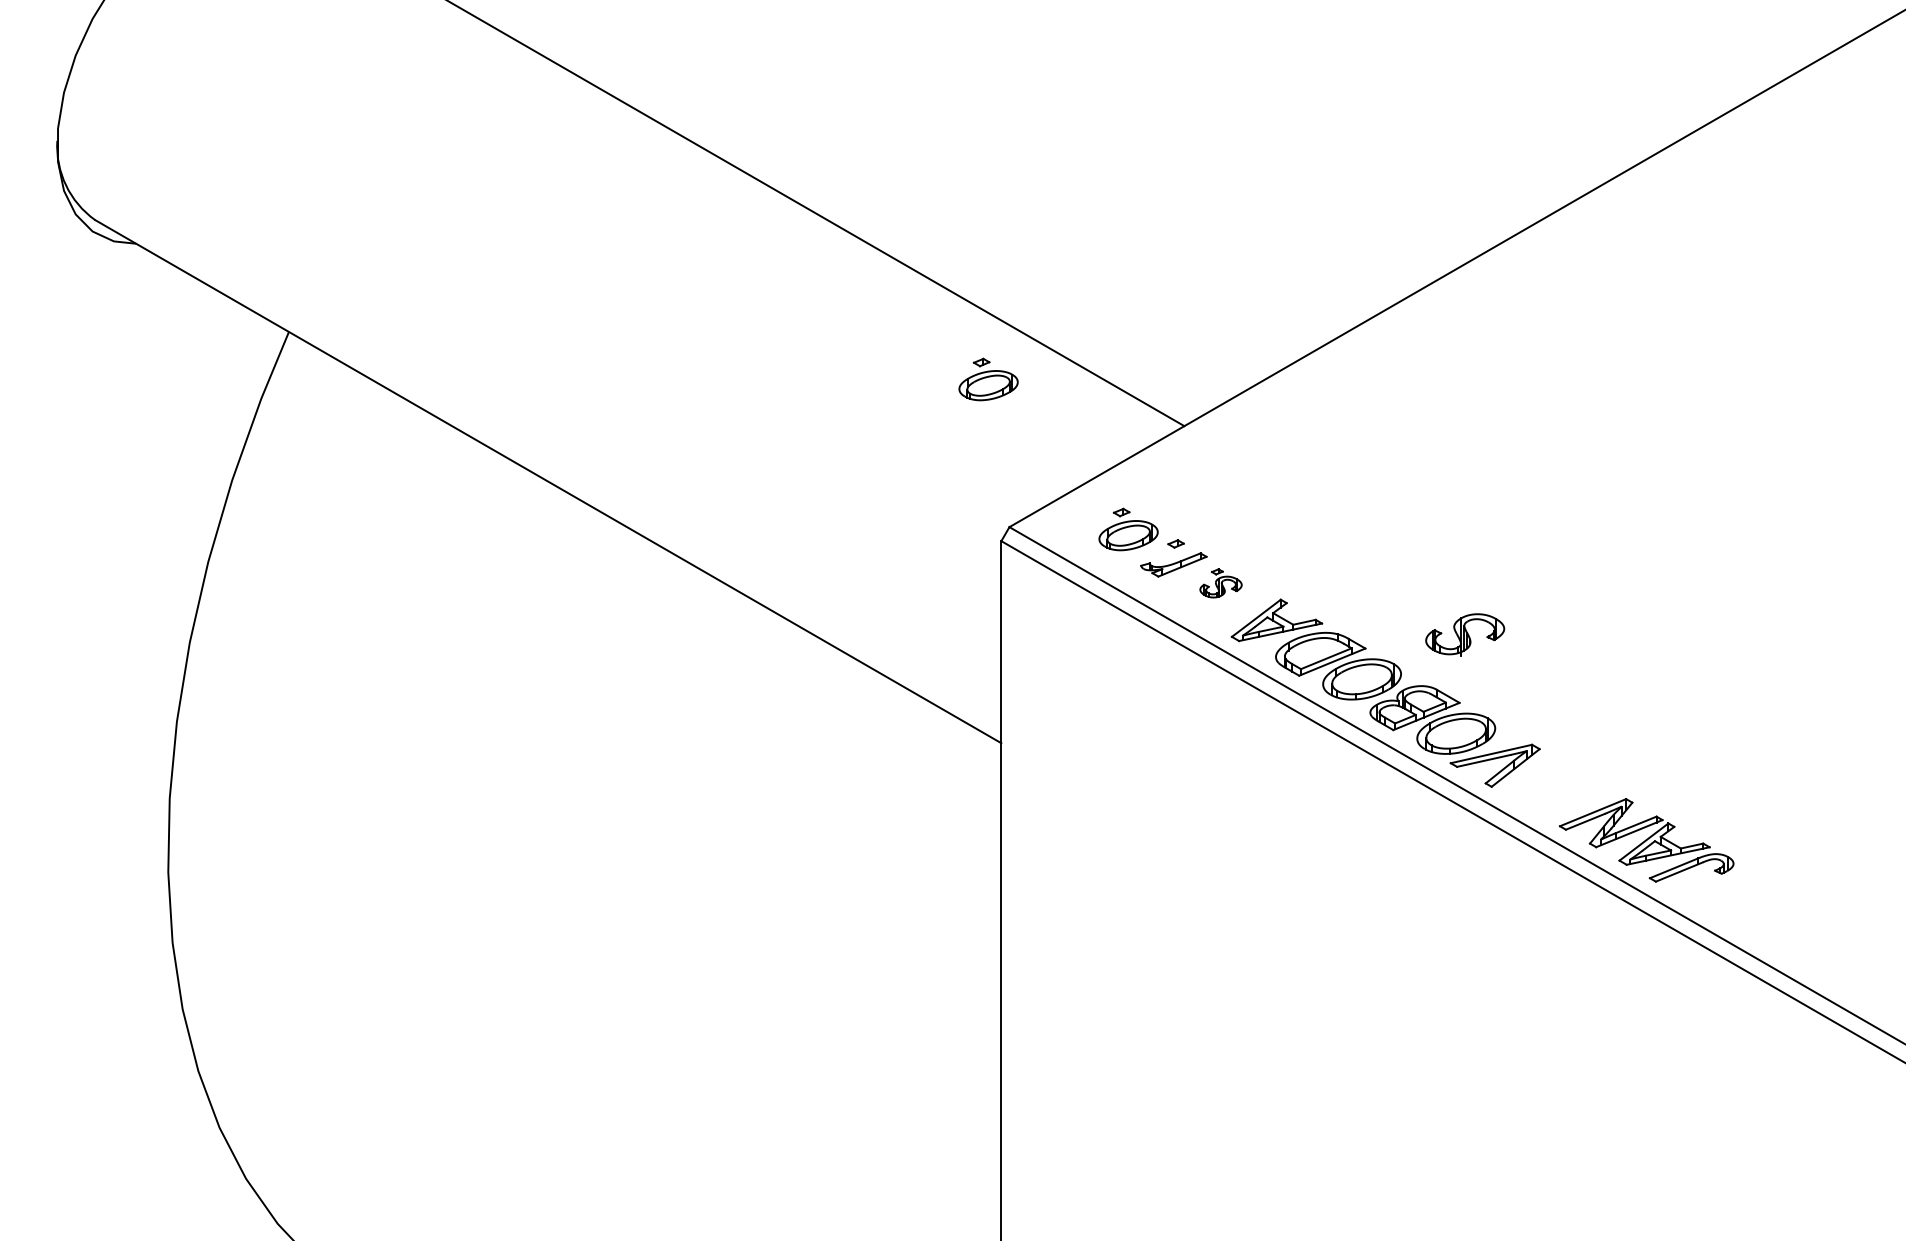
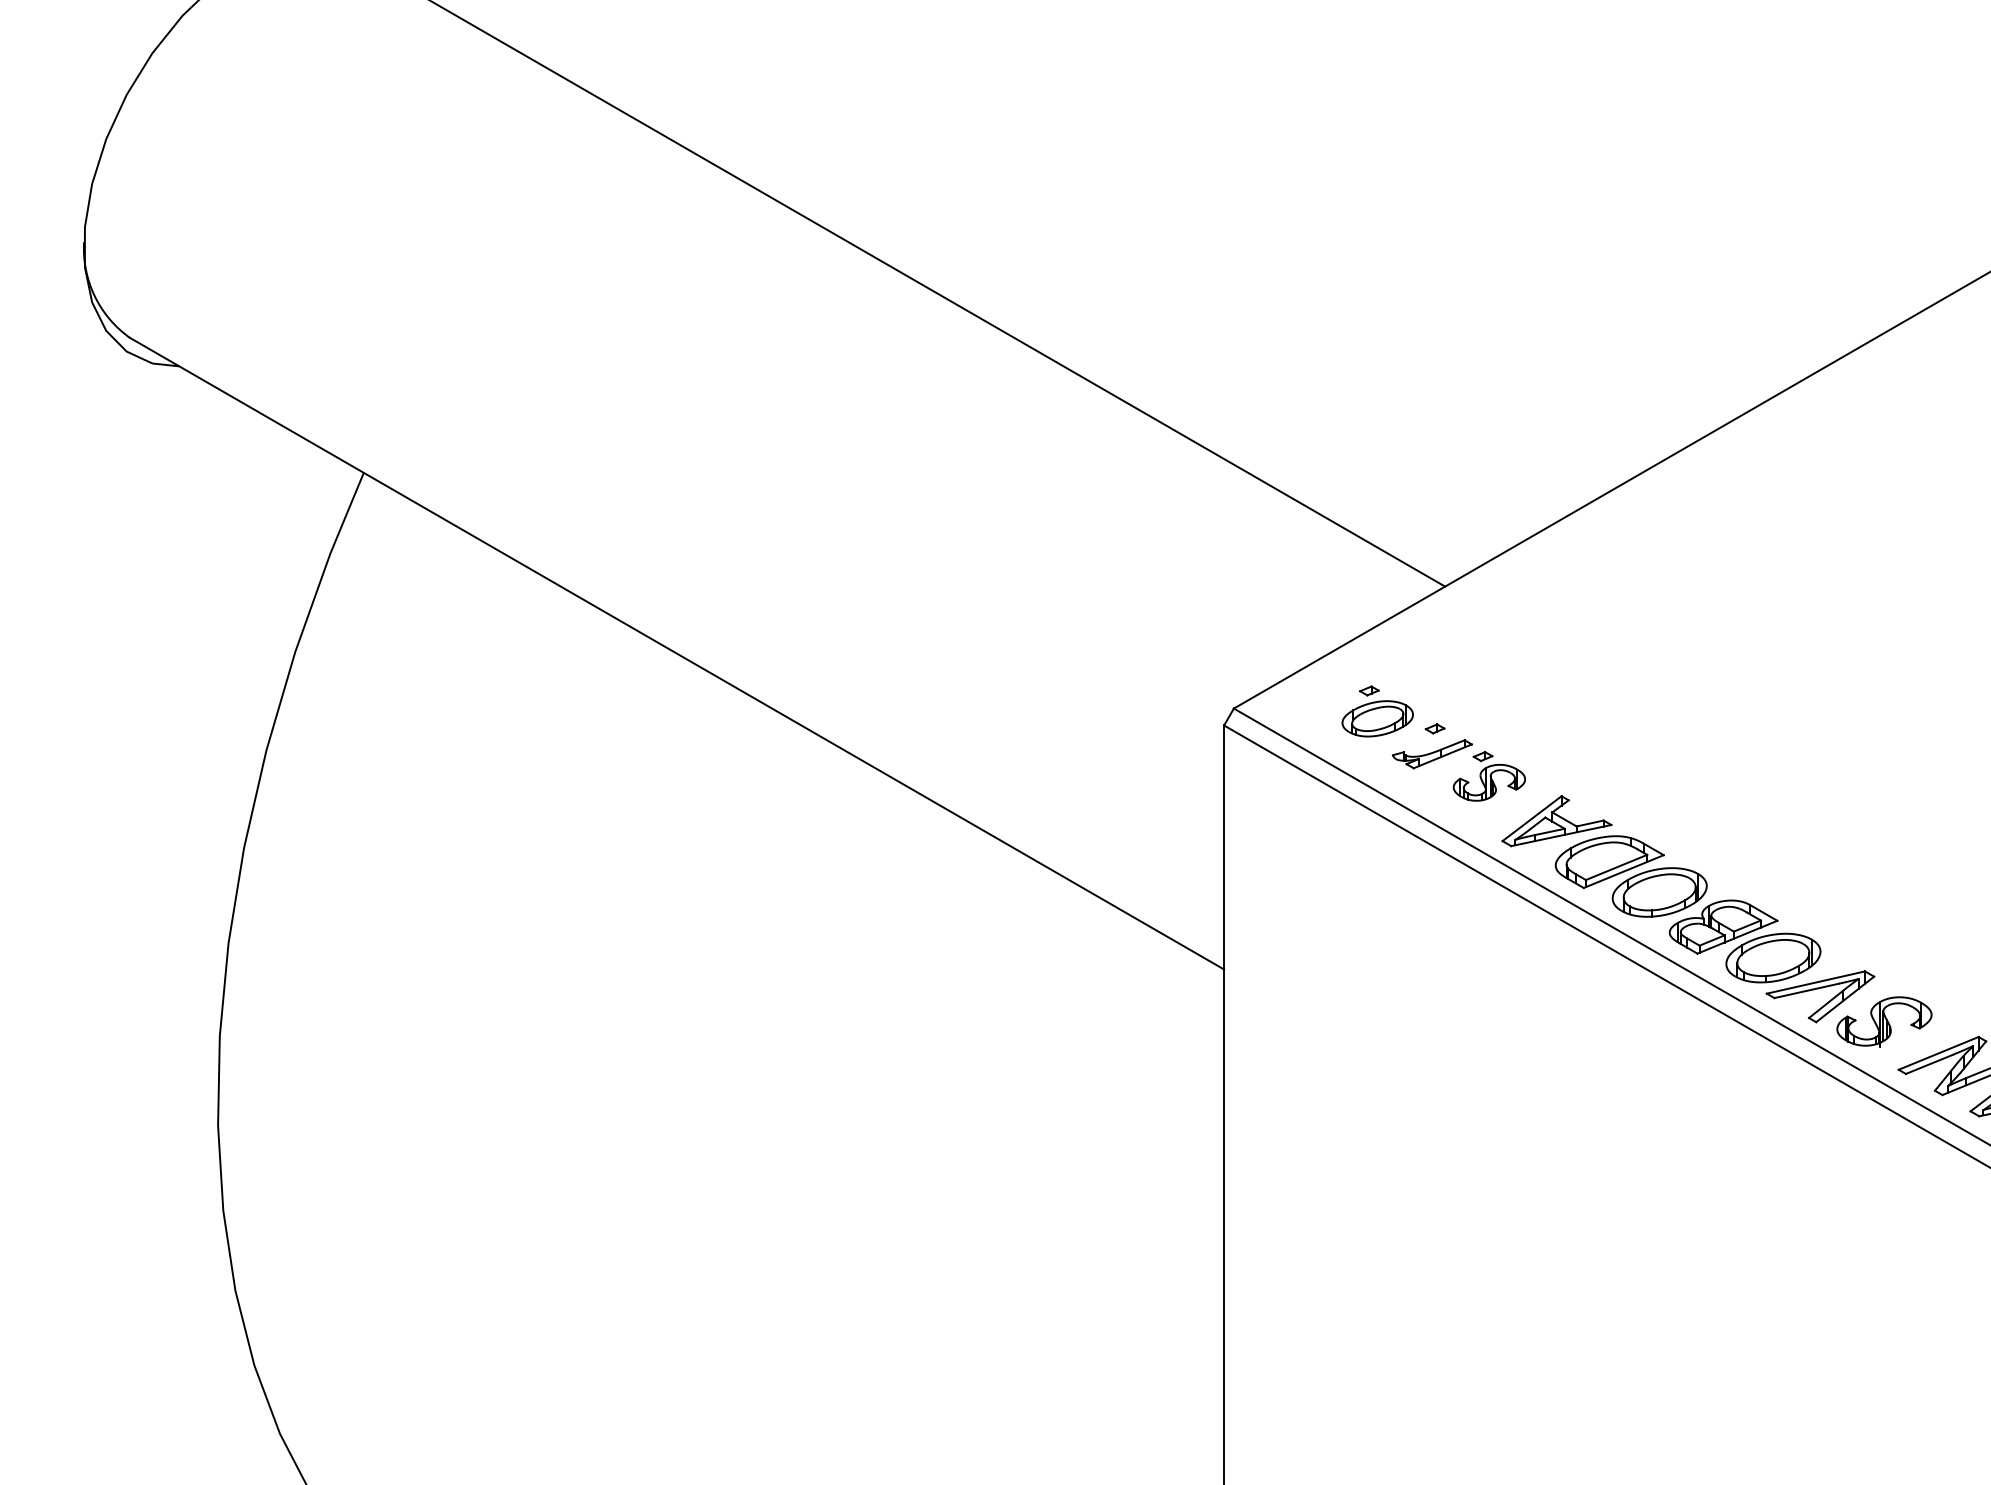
part: (988, 379) -> (1208, 530), removed
part: (1220, 583) -> (1488, 776), size x1.43
part: (1465, 634) -> (1884, 1021), moved

